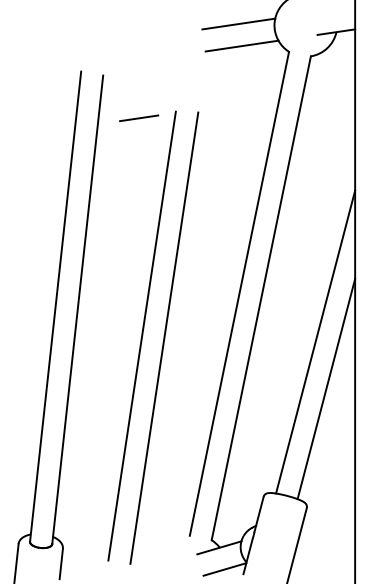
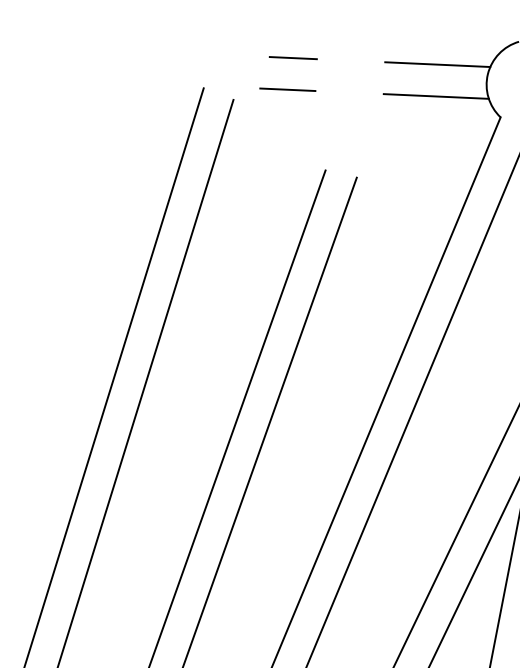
line: (138, 38) -> (293, 57), added
line: (139, 118) -> (288, 90), moved

